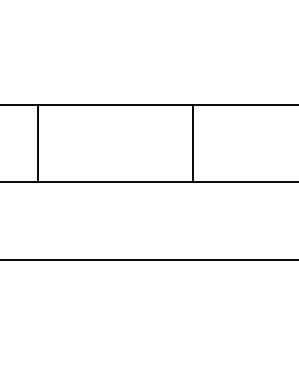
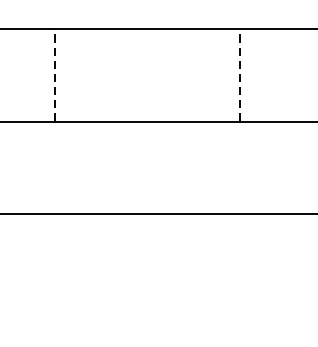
line: (38, 143) -> (55, 74), solid -> dashed
line: (192, 143) -> (239, 74), solid -> dashed

